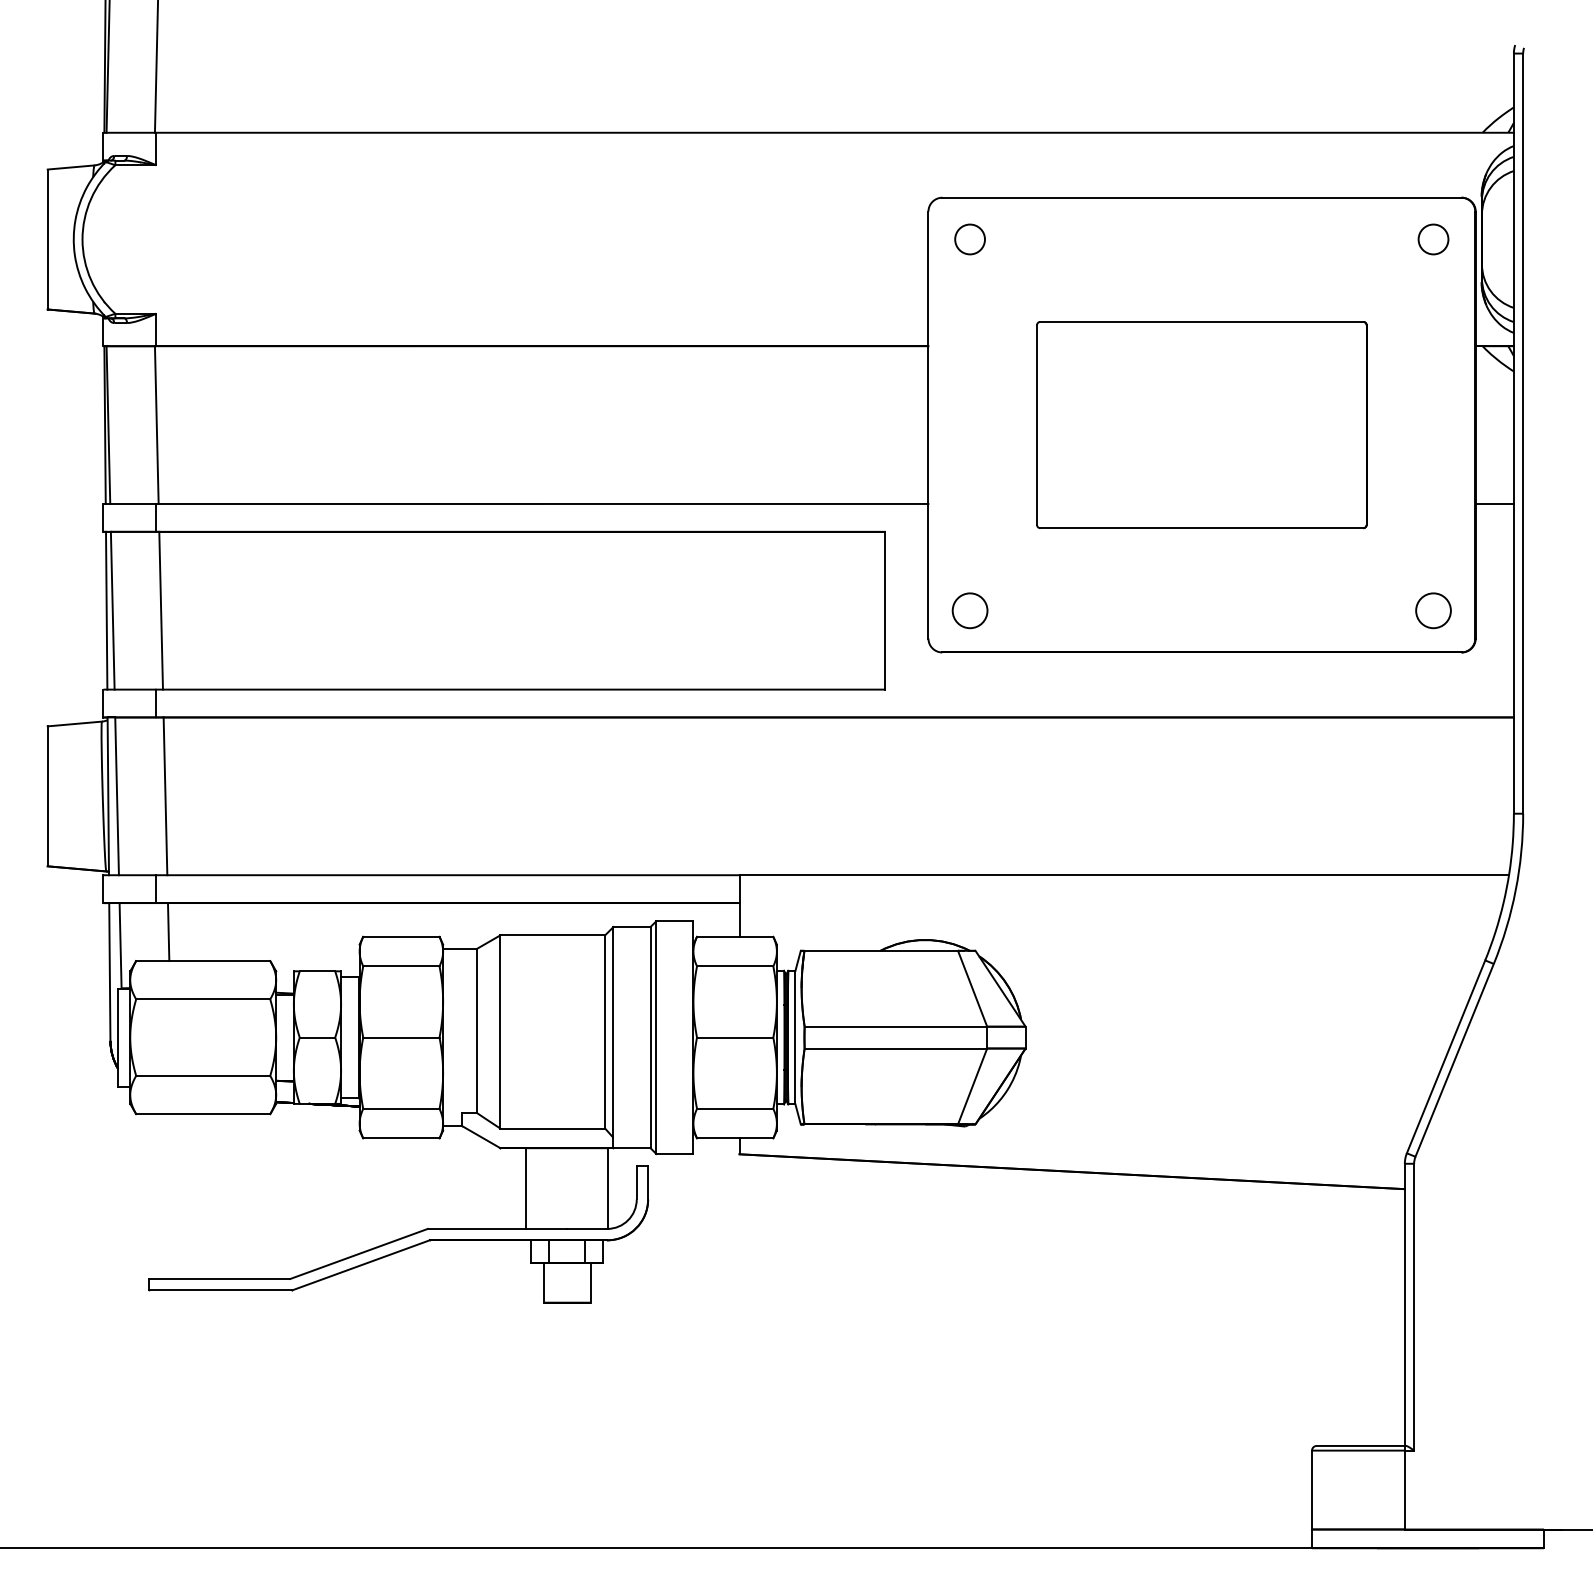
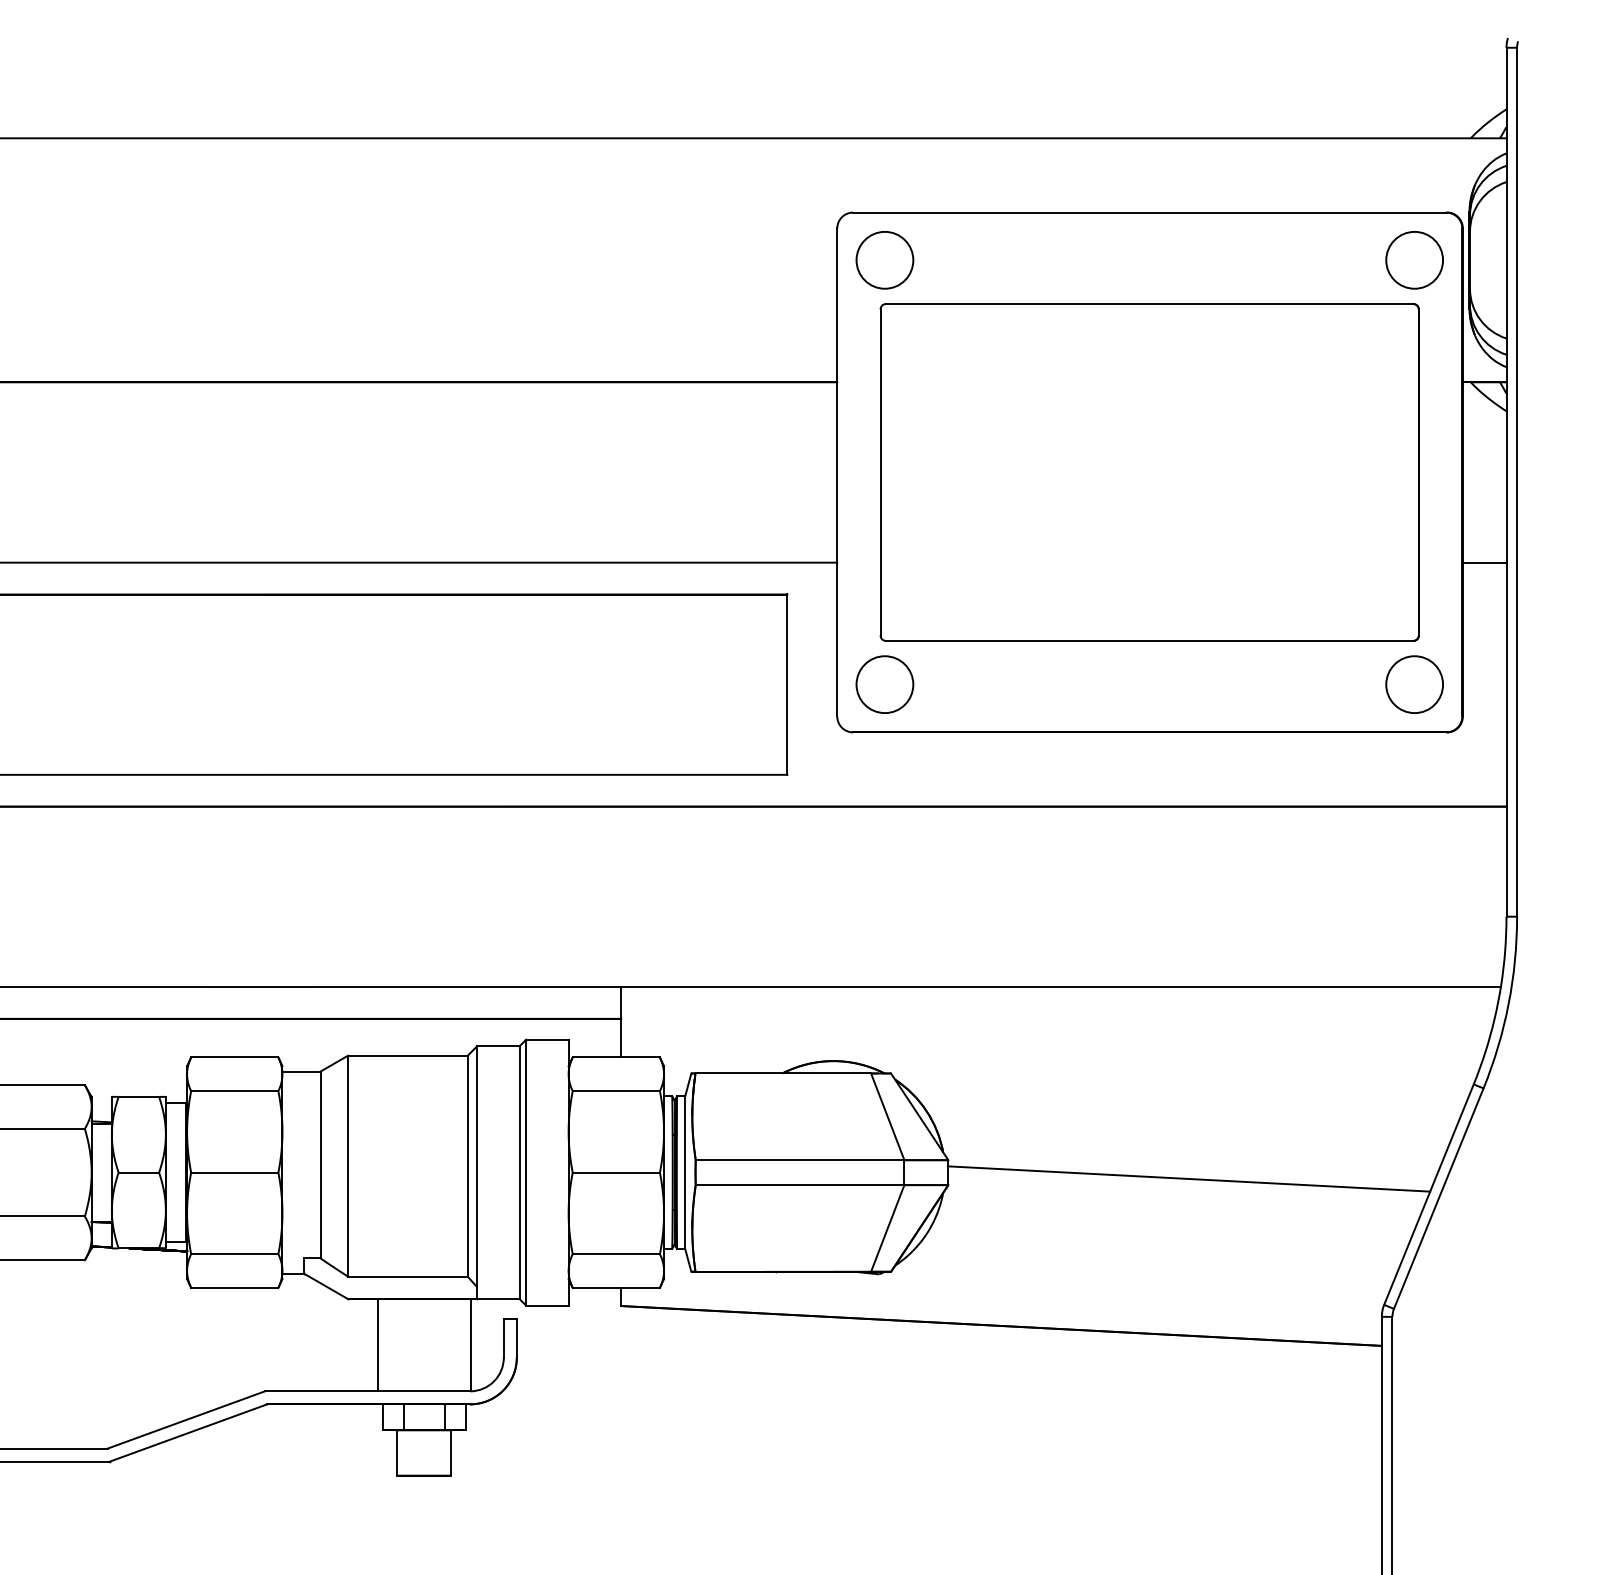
part: (969, 239) -> (884, 260), size x1.67
part: (1433, 239) -> (1414, 260), size x1.67
part: (1201, 424) -> (1149, 471), size x1.43
part: (969, 610) -> (884, 684), size x1.43
part: (1433, 610) -> (1414, 684), size x1.43
line: (1236, 1043) -> (1189, 1179), added

